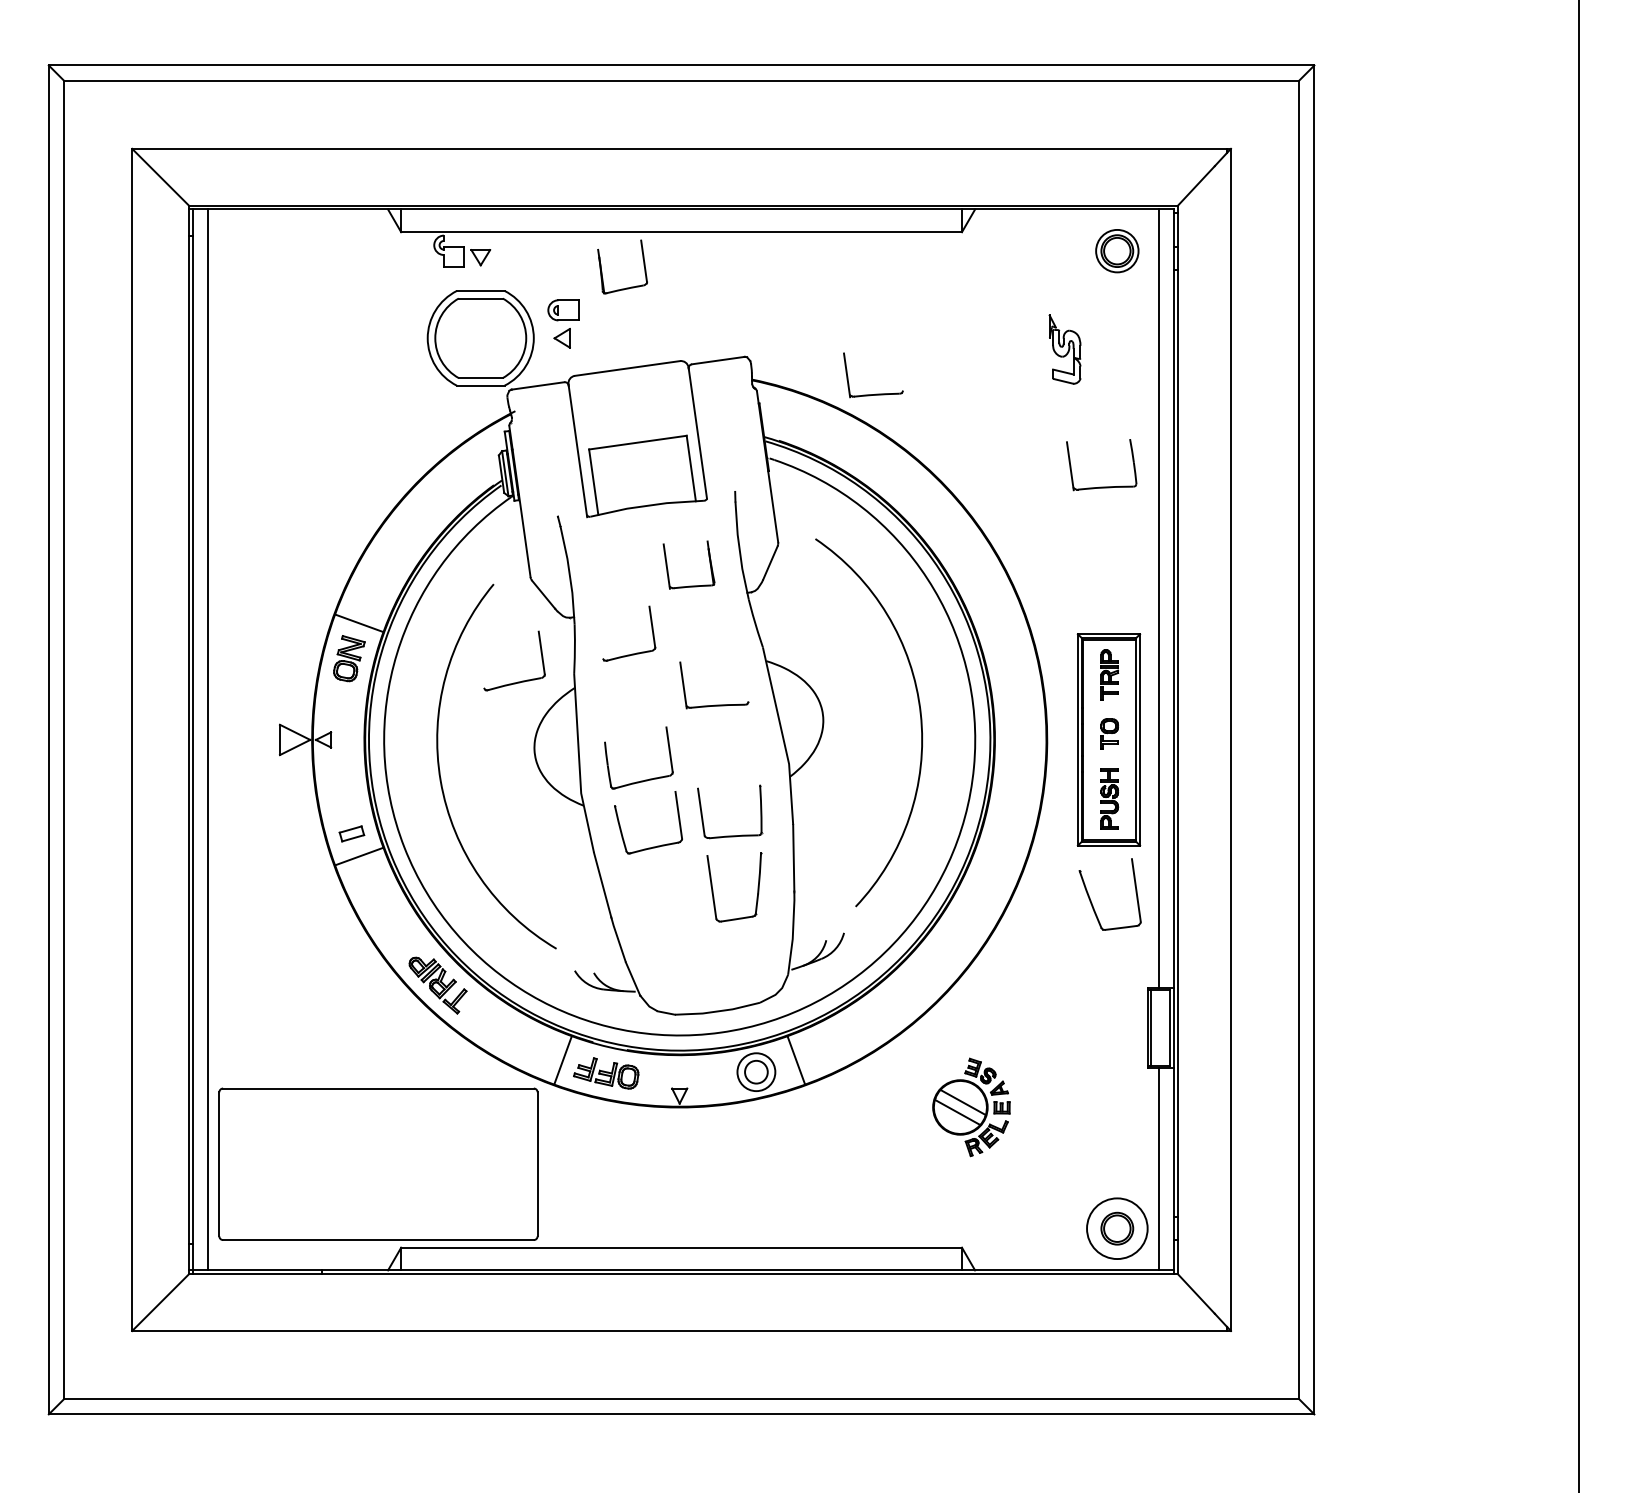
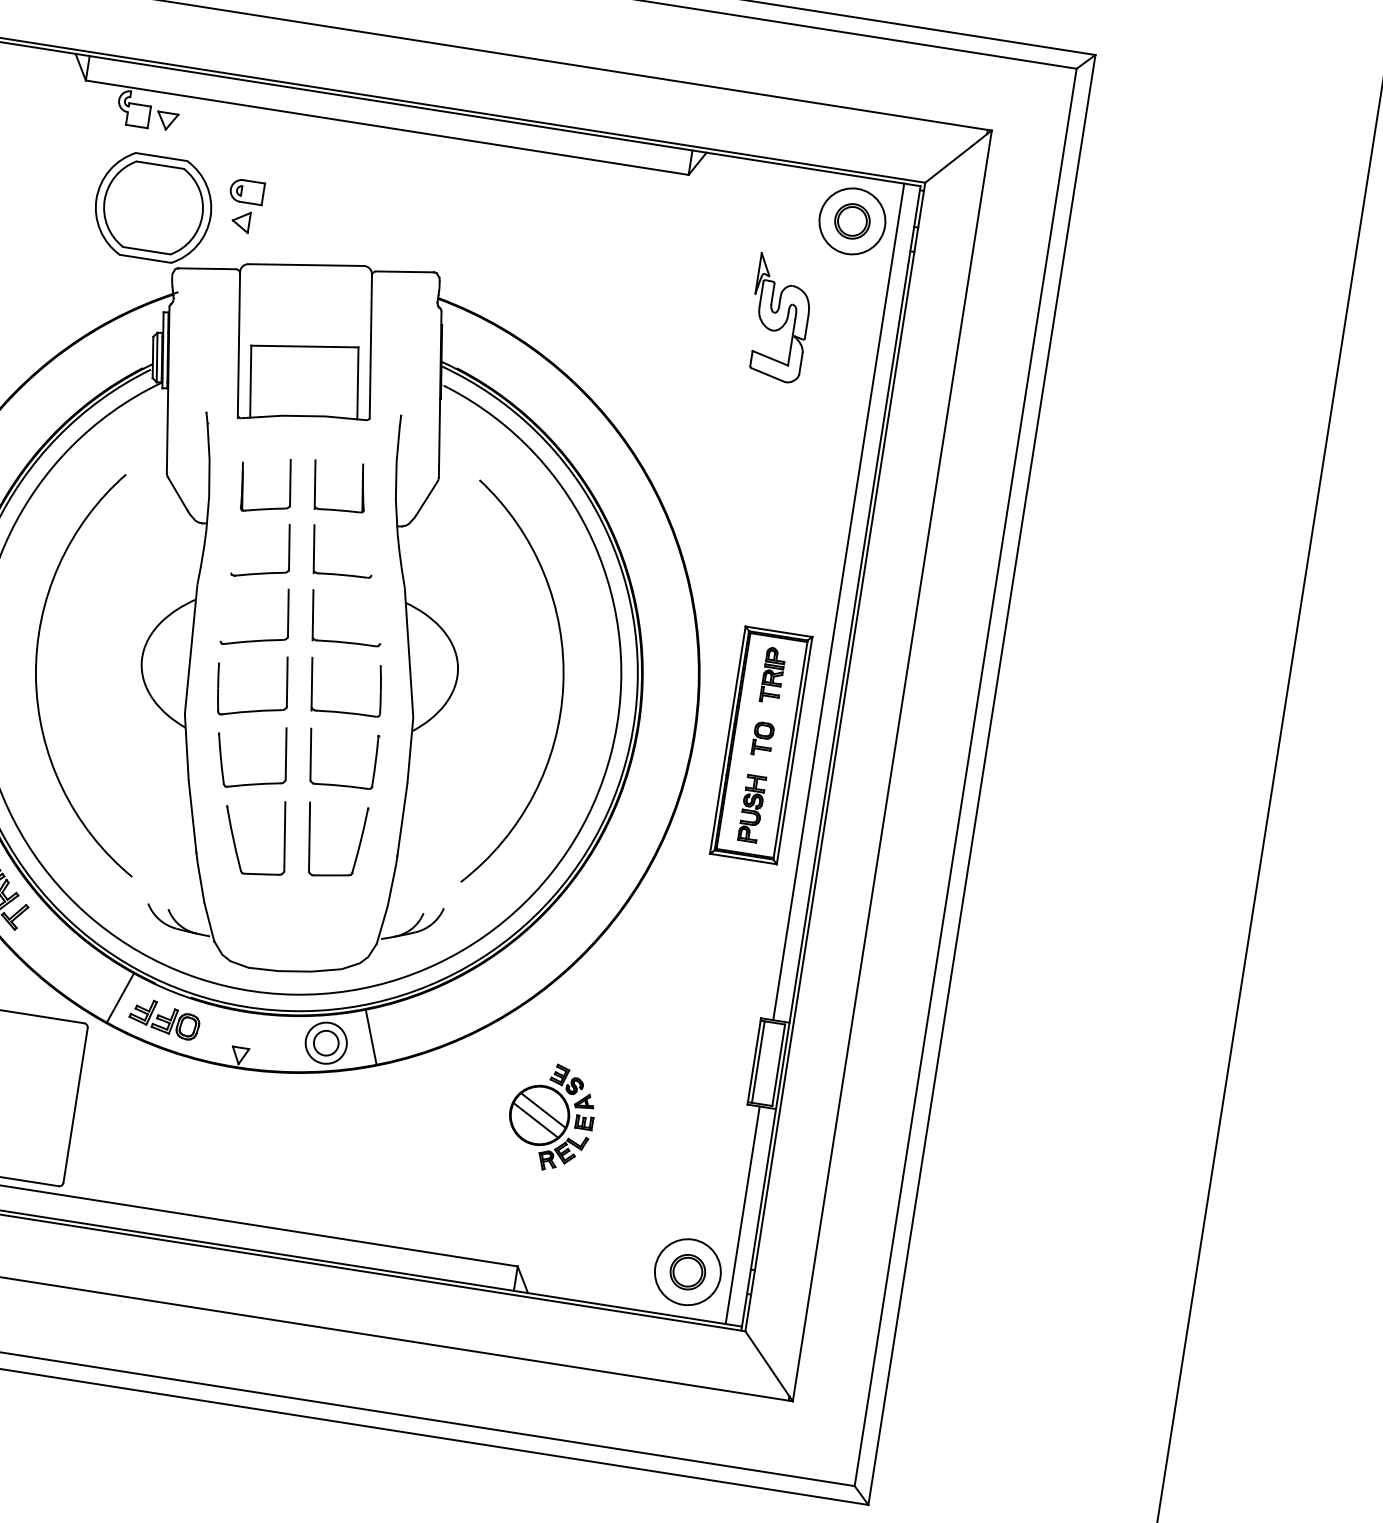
circle: (1117, 250) -> (852, 220), size x1.43
part: (602, 271) -> (243, 486), moved
part: (1064, 349) -> (779, 318), size x1.67
part: (875, 393) -> (341, 573), moved
part: (1101, 486) -> (342, 711), moved
part: (517, 681) -> (257, 639), moved
part: (1091, 900) -> (234, 839), moved

